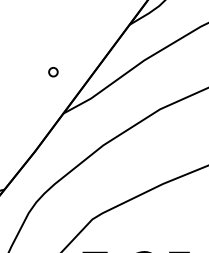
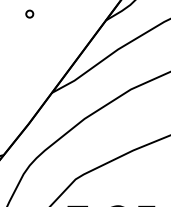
part: (53, 71) -> (29, 13), moved

